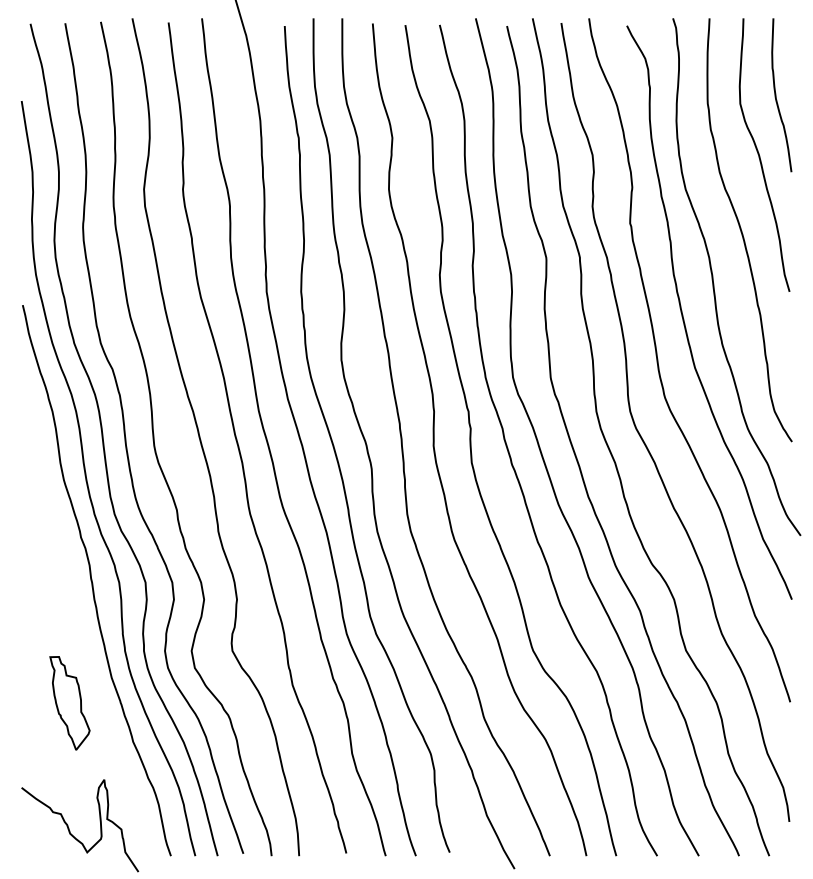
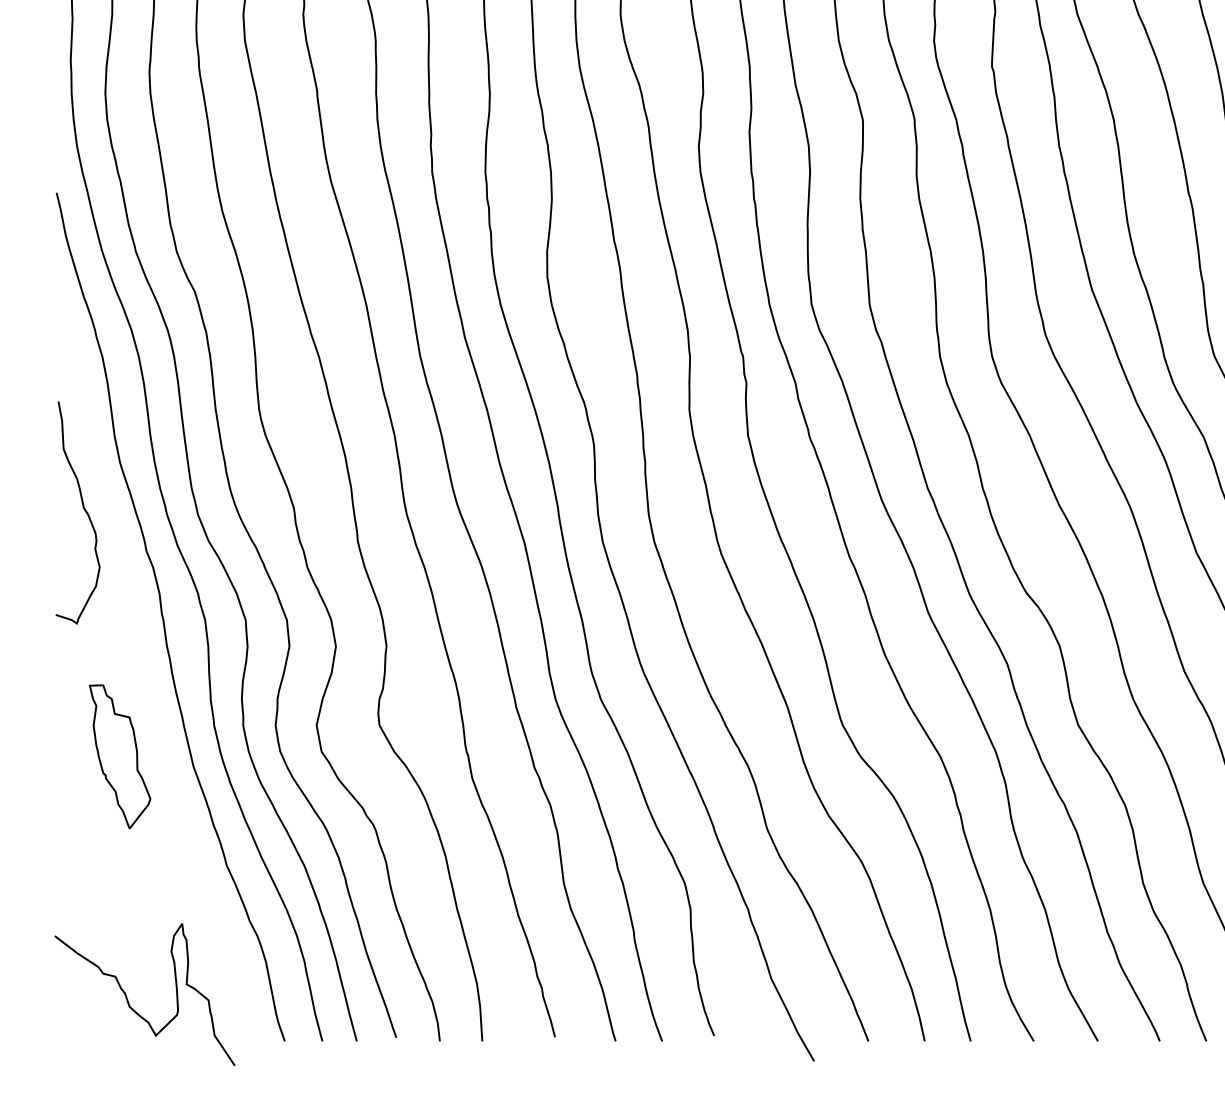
curve: (39, 510) -> (82, 509), added
part: (69, 703) -> (119, 757), moved

